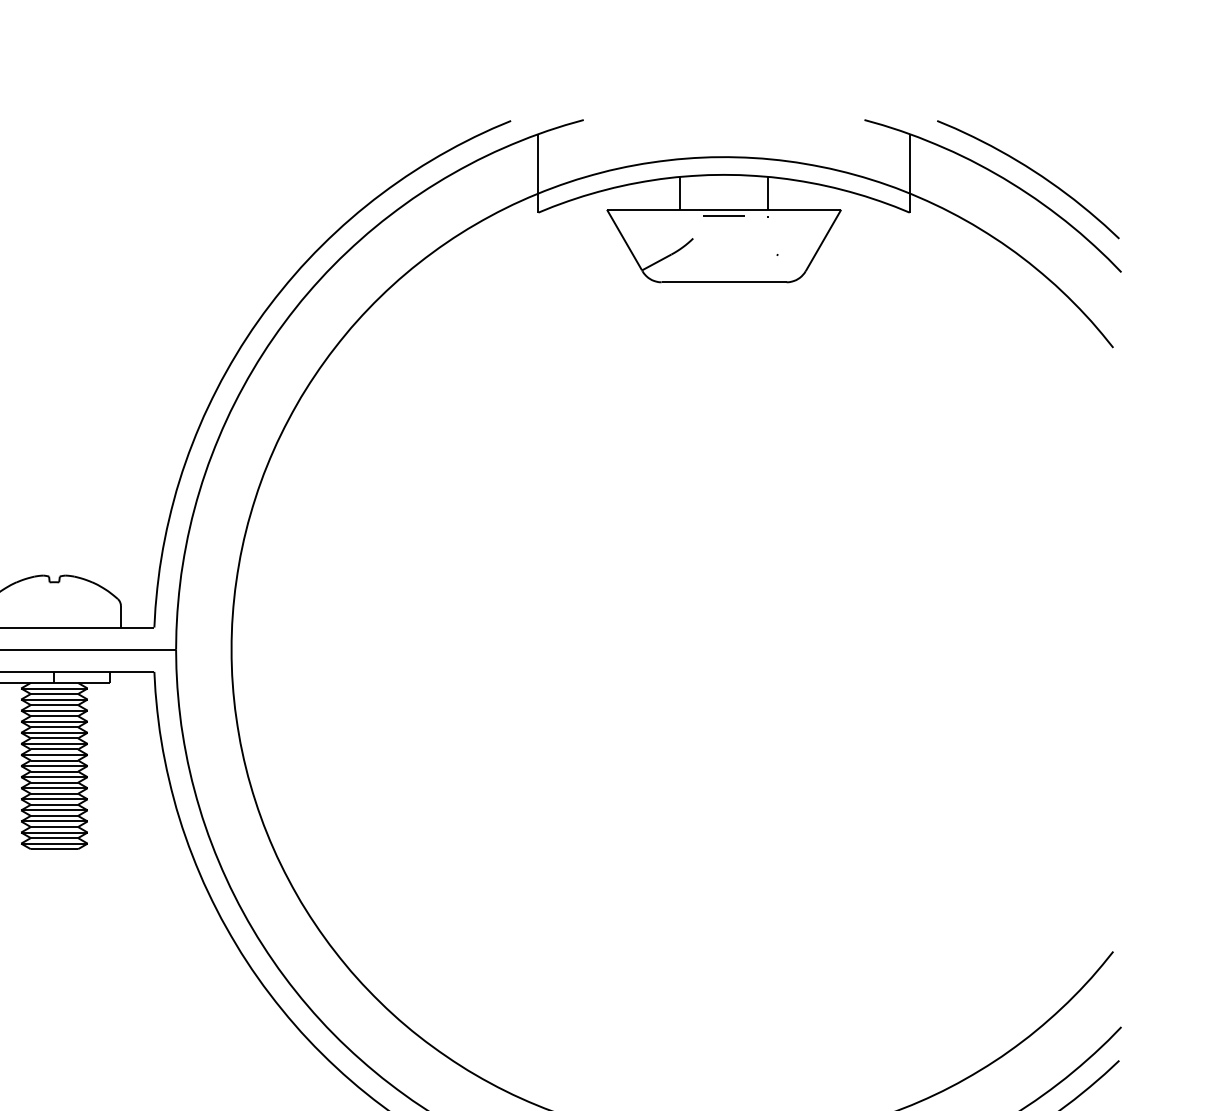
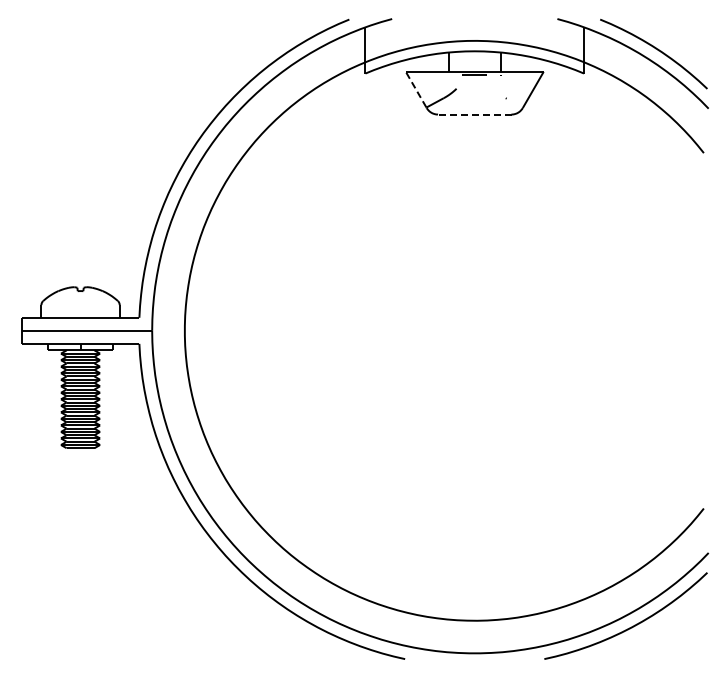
line: (623, 239) -> (415, 89), solid -> dashed
line: (723, 282) -> (474, 114), solid -> dashed

